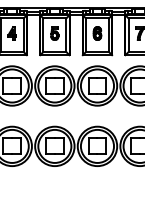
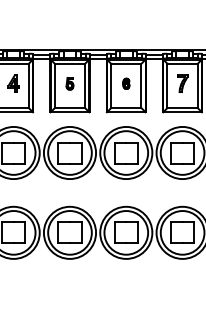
part: (54, 33) -> (69, 83), size x0.7
part: (97, 33) -> (126, 83), size x0.6

